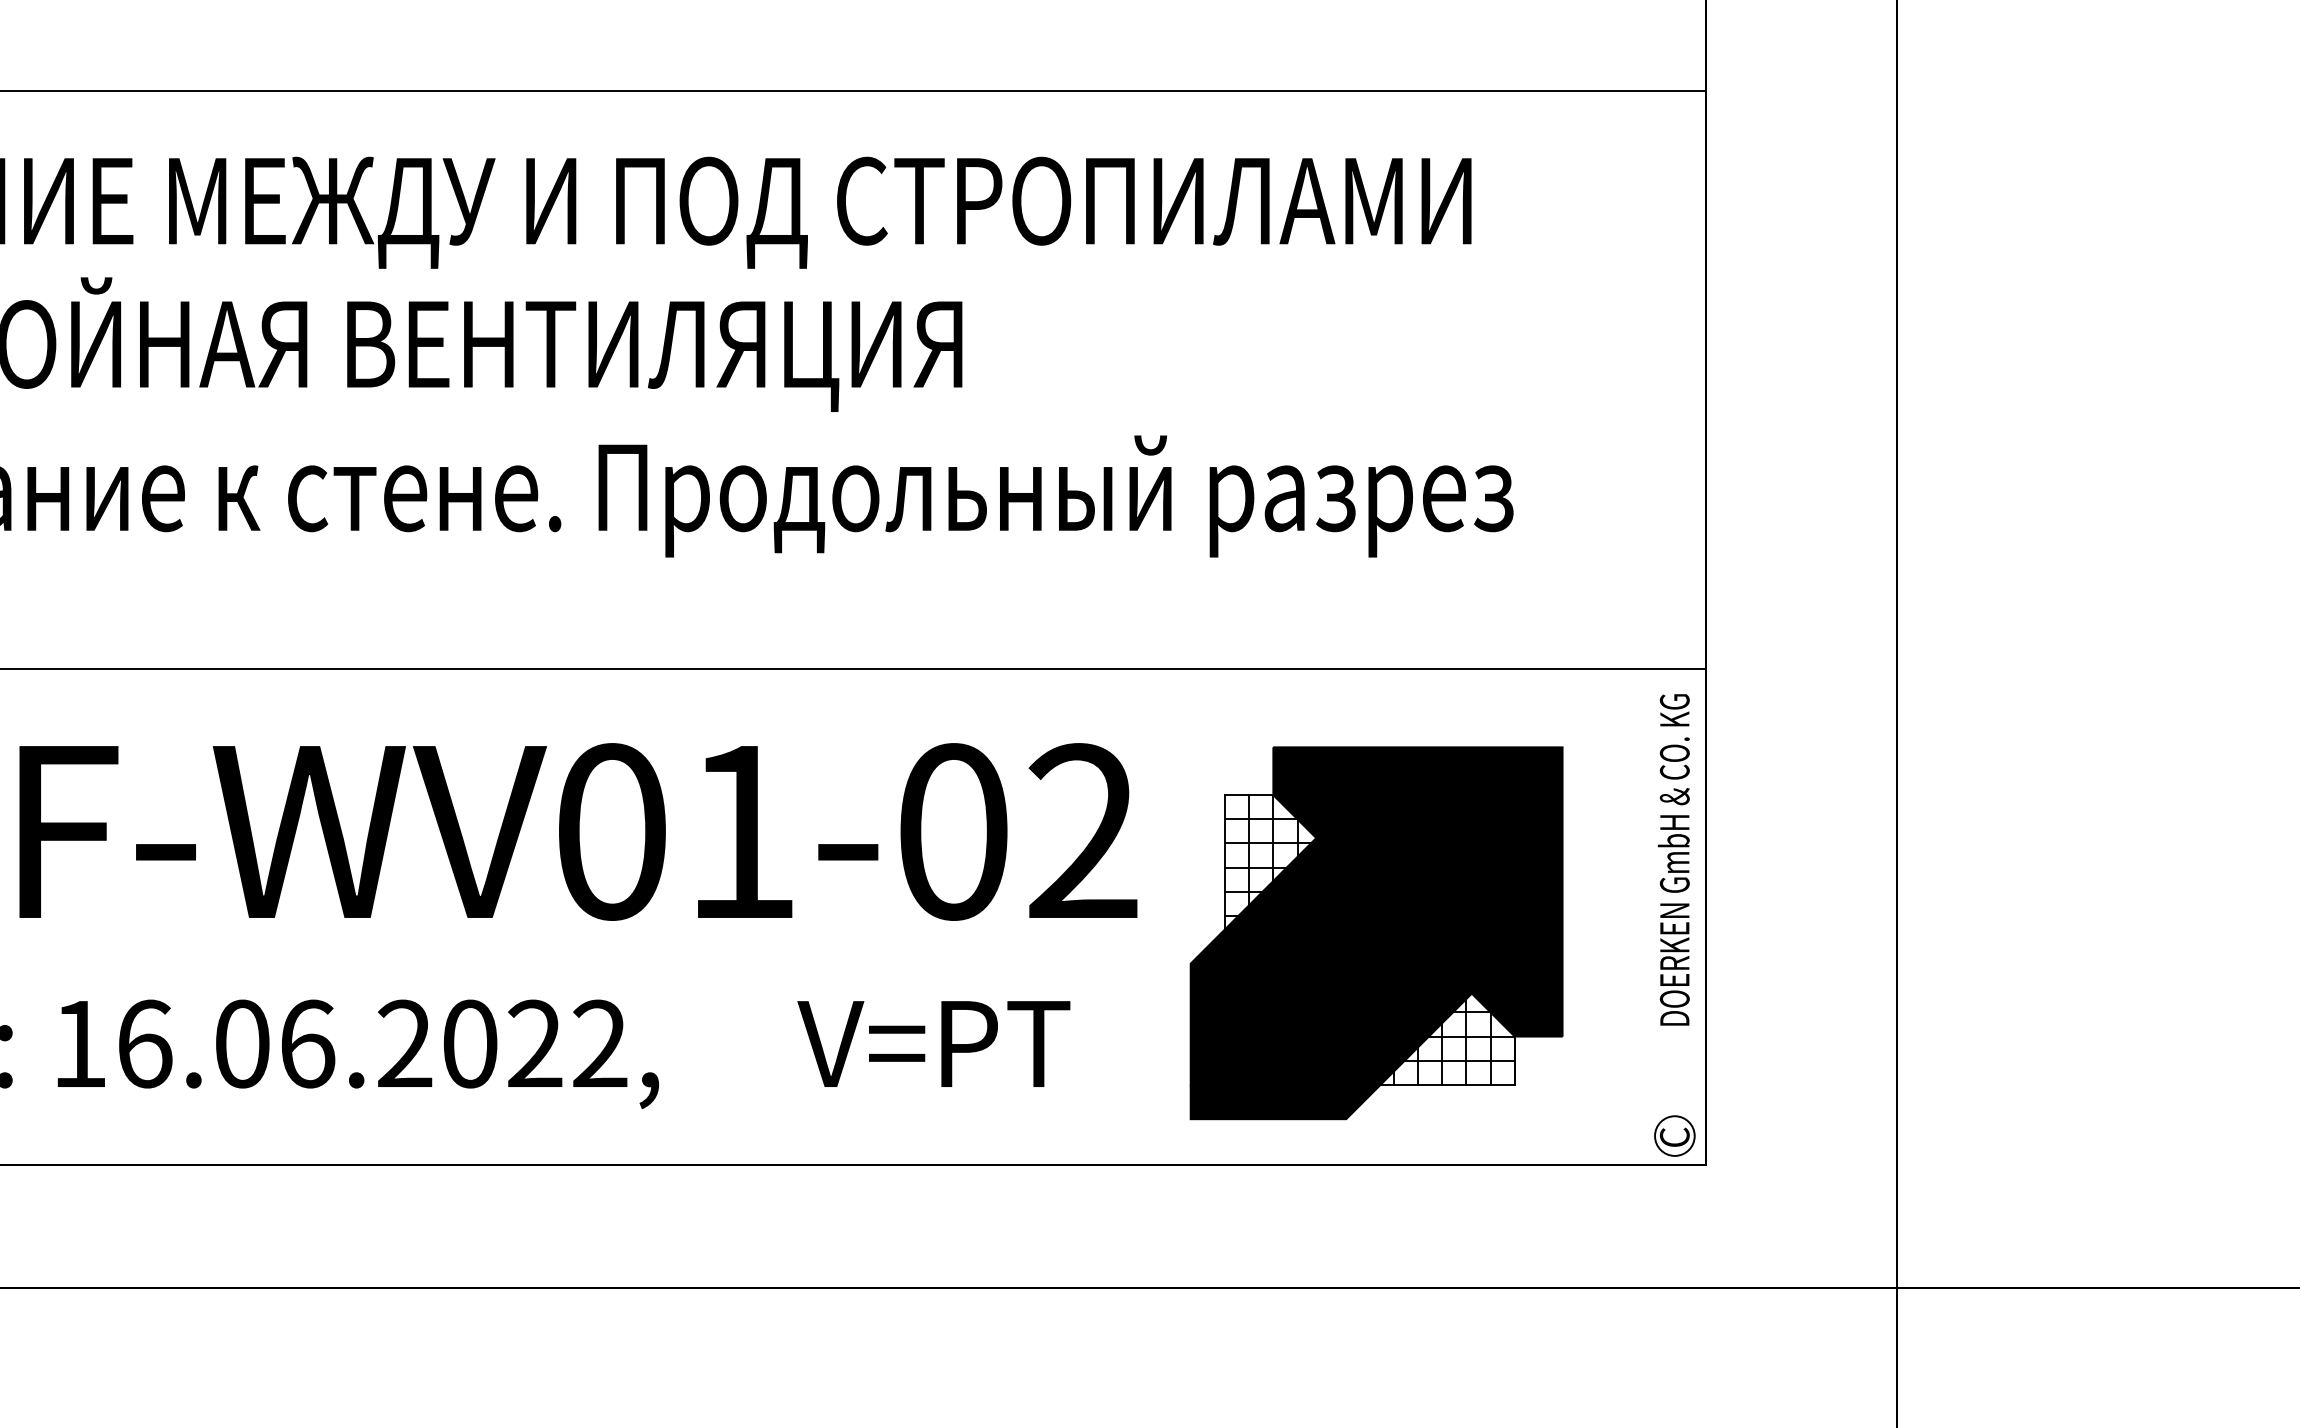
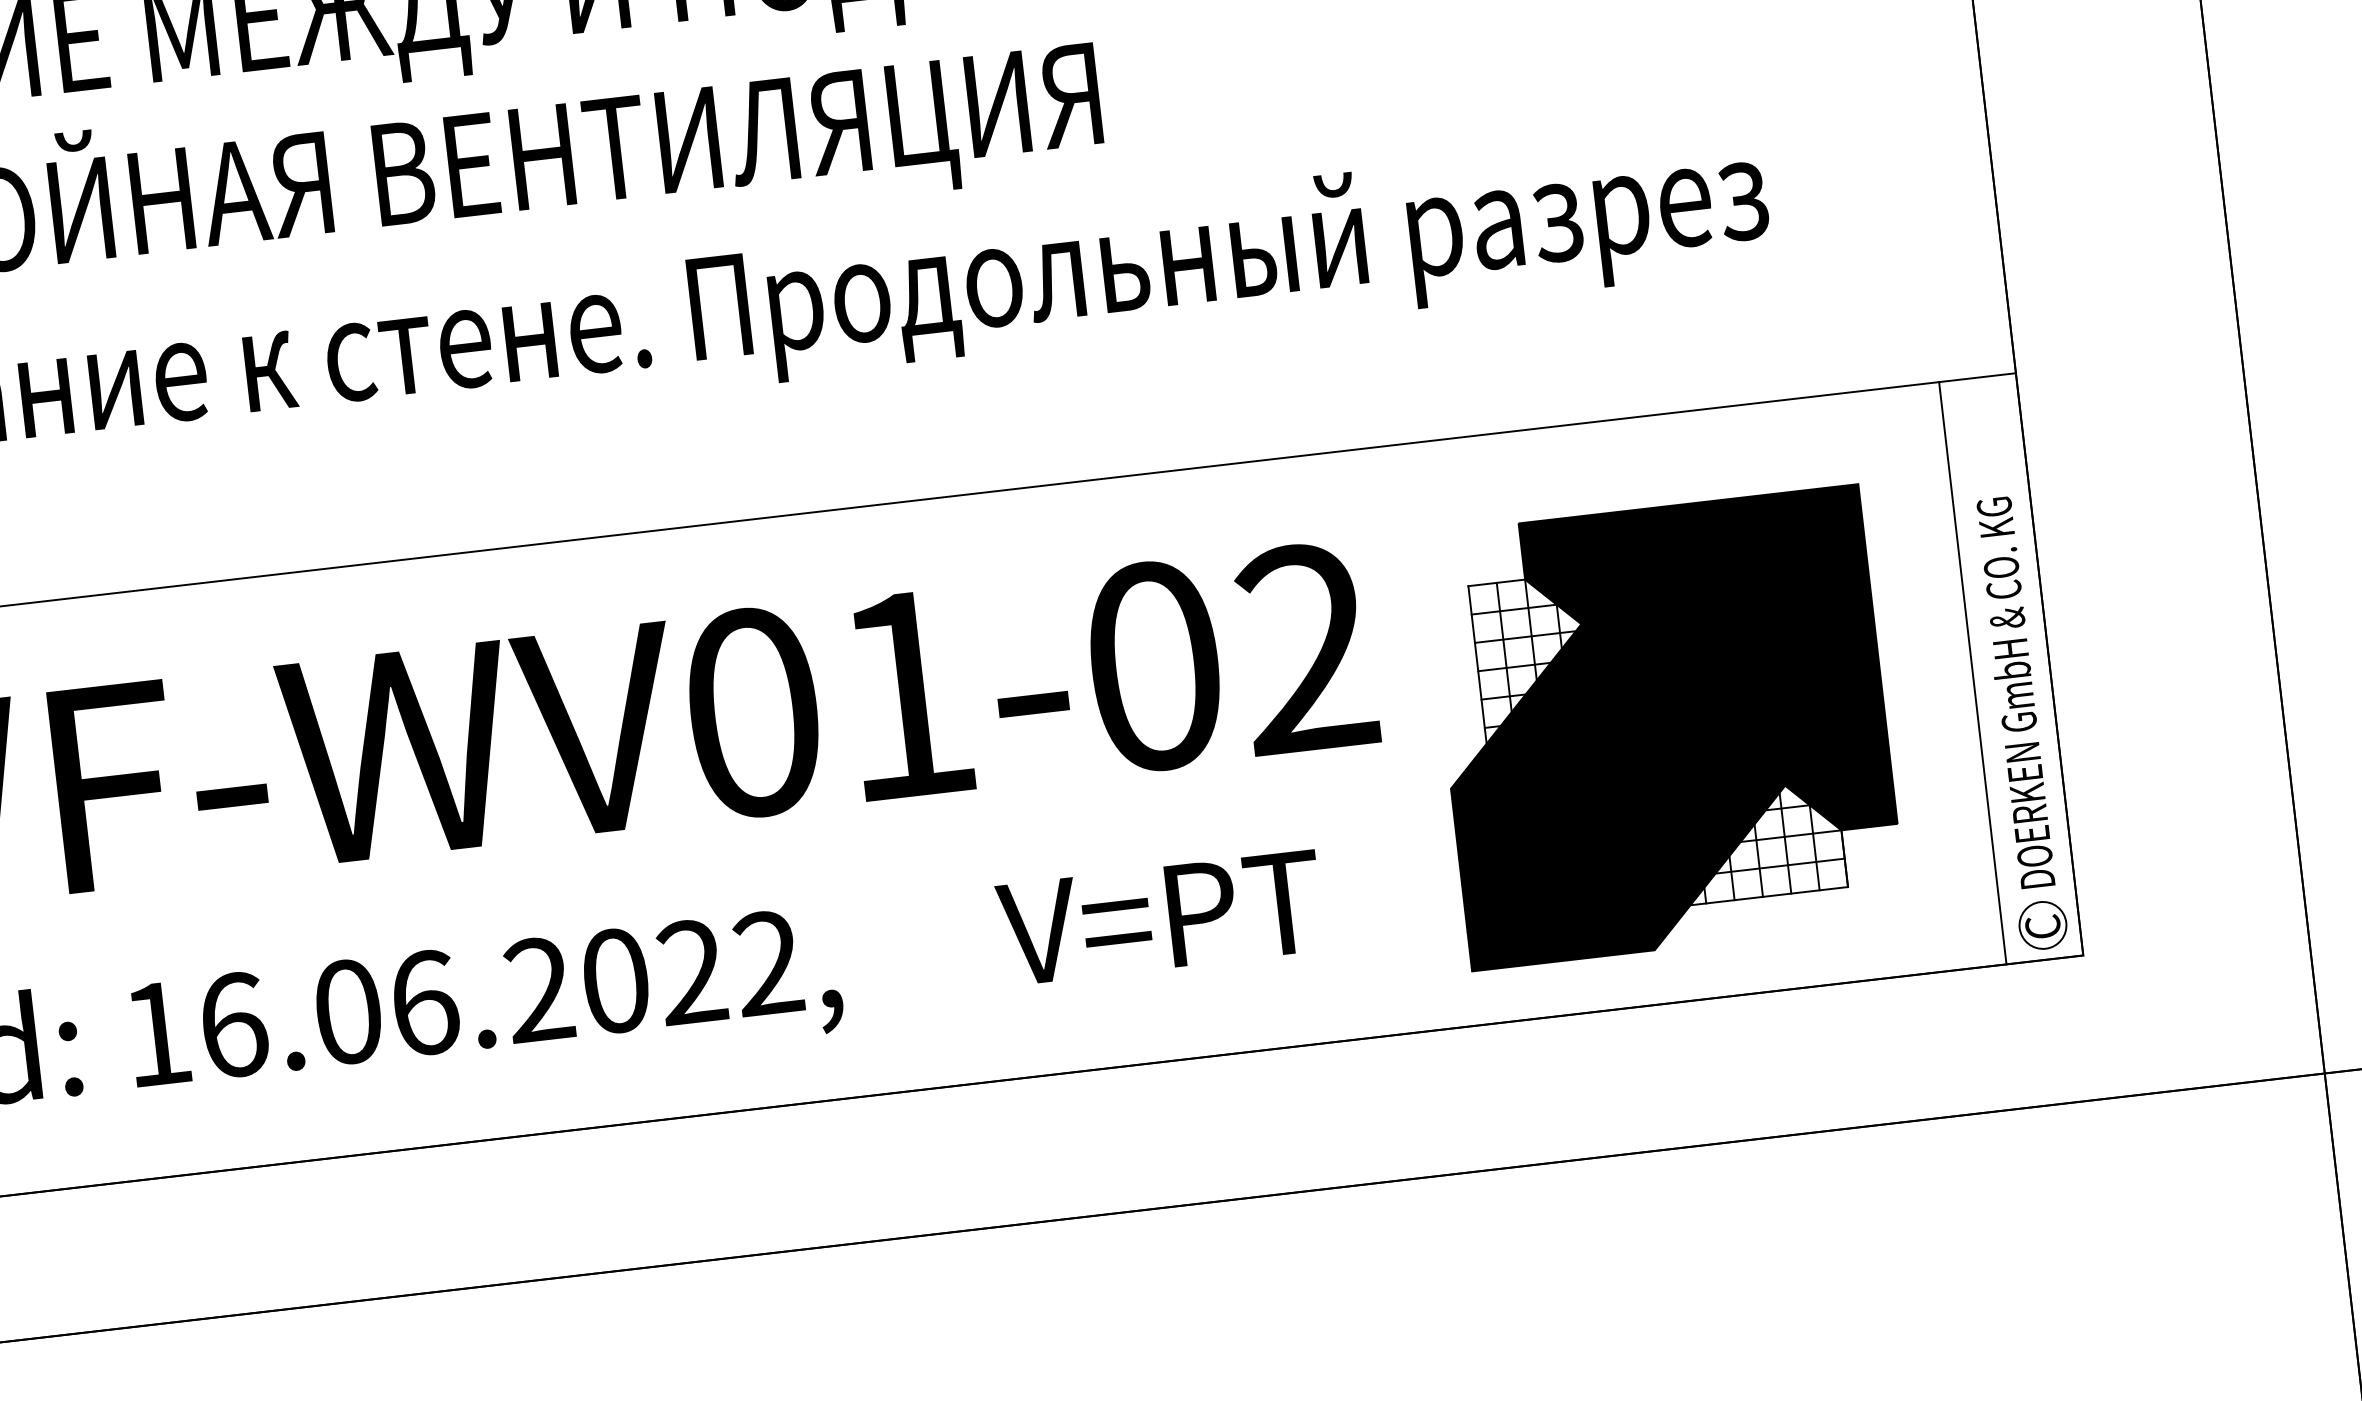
text: (1673, 859) -> (2014, 692), moved
line: (1640, 917) -> (1972, 673), added

